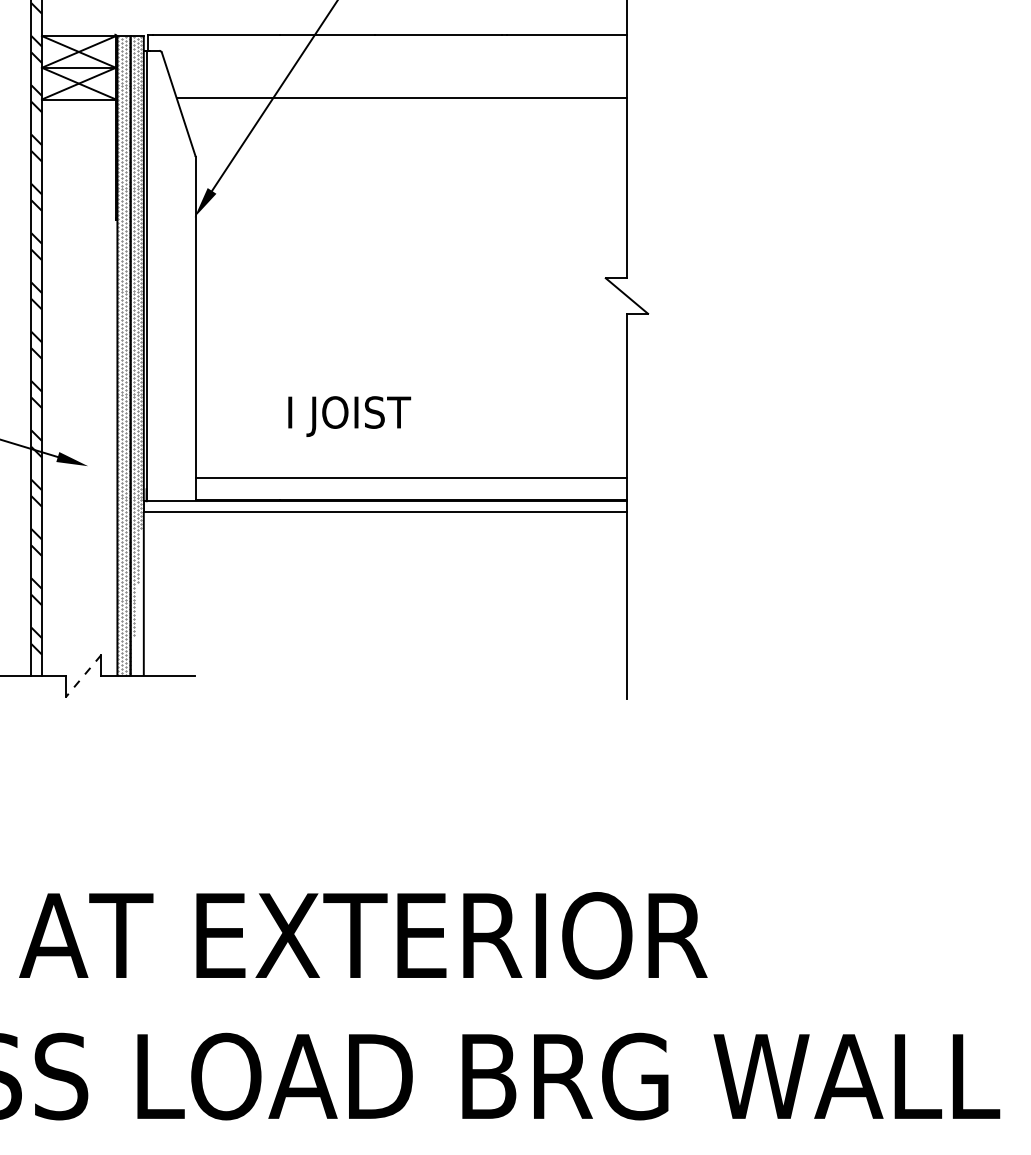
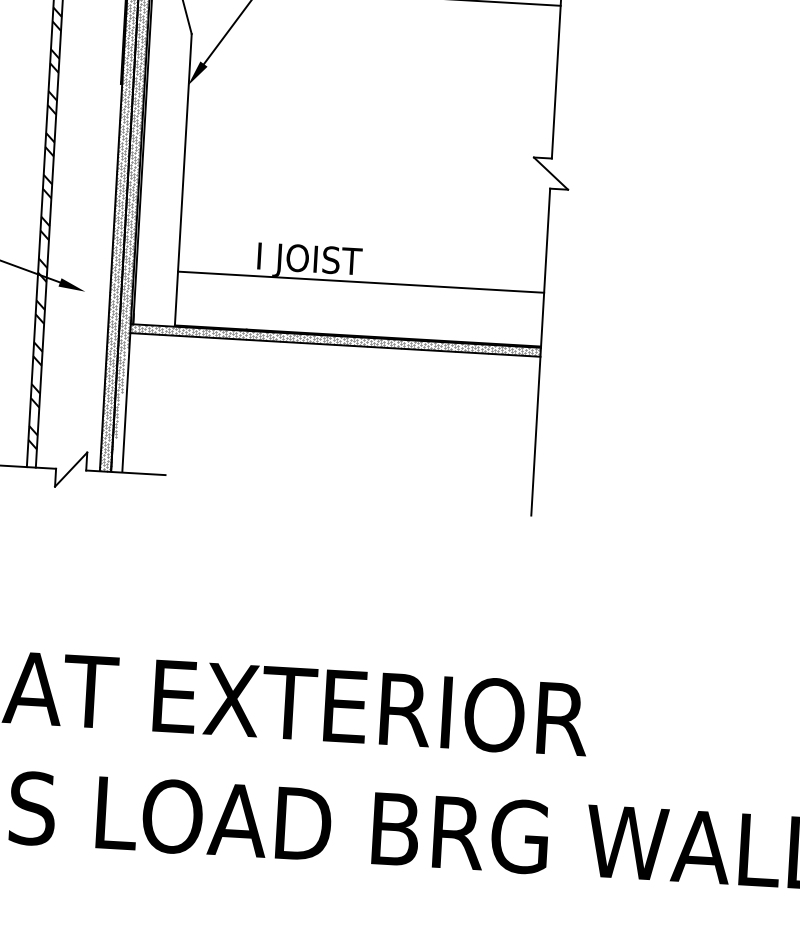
line: (410, 478) -> (360, 282), moved
hatch: (384, 506) -> (334, 340), added
line: (83, 676) -> (71, 469), dashed -> solid

